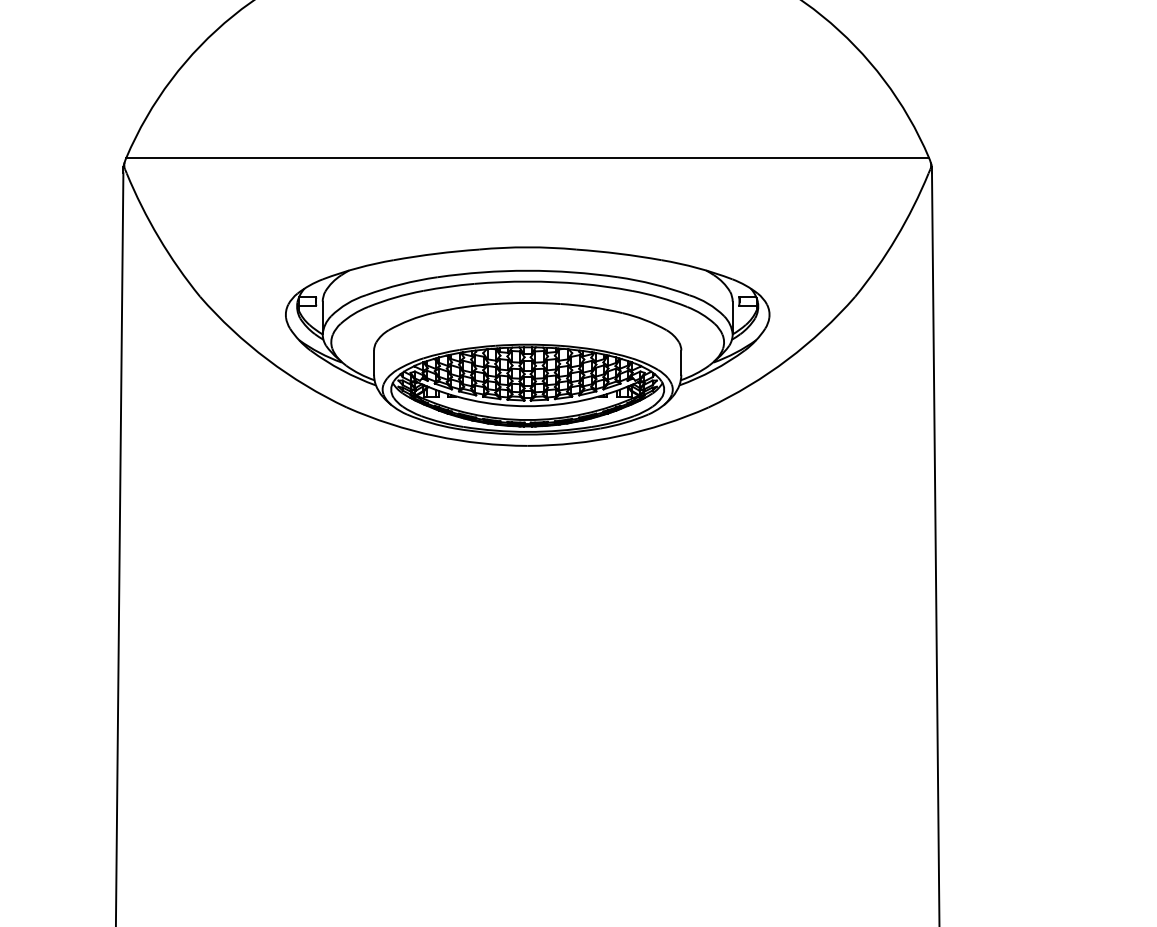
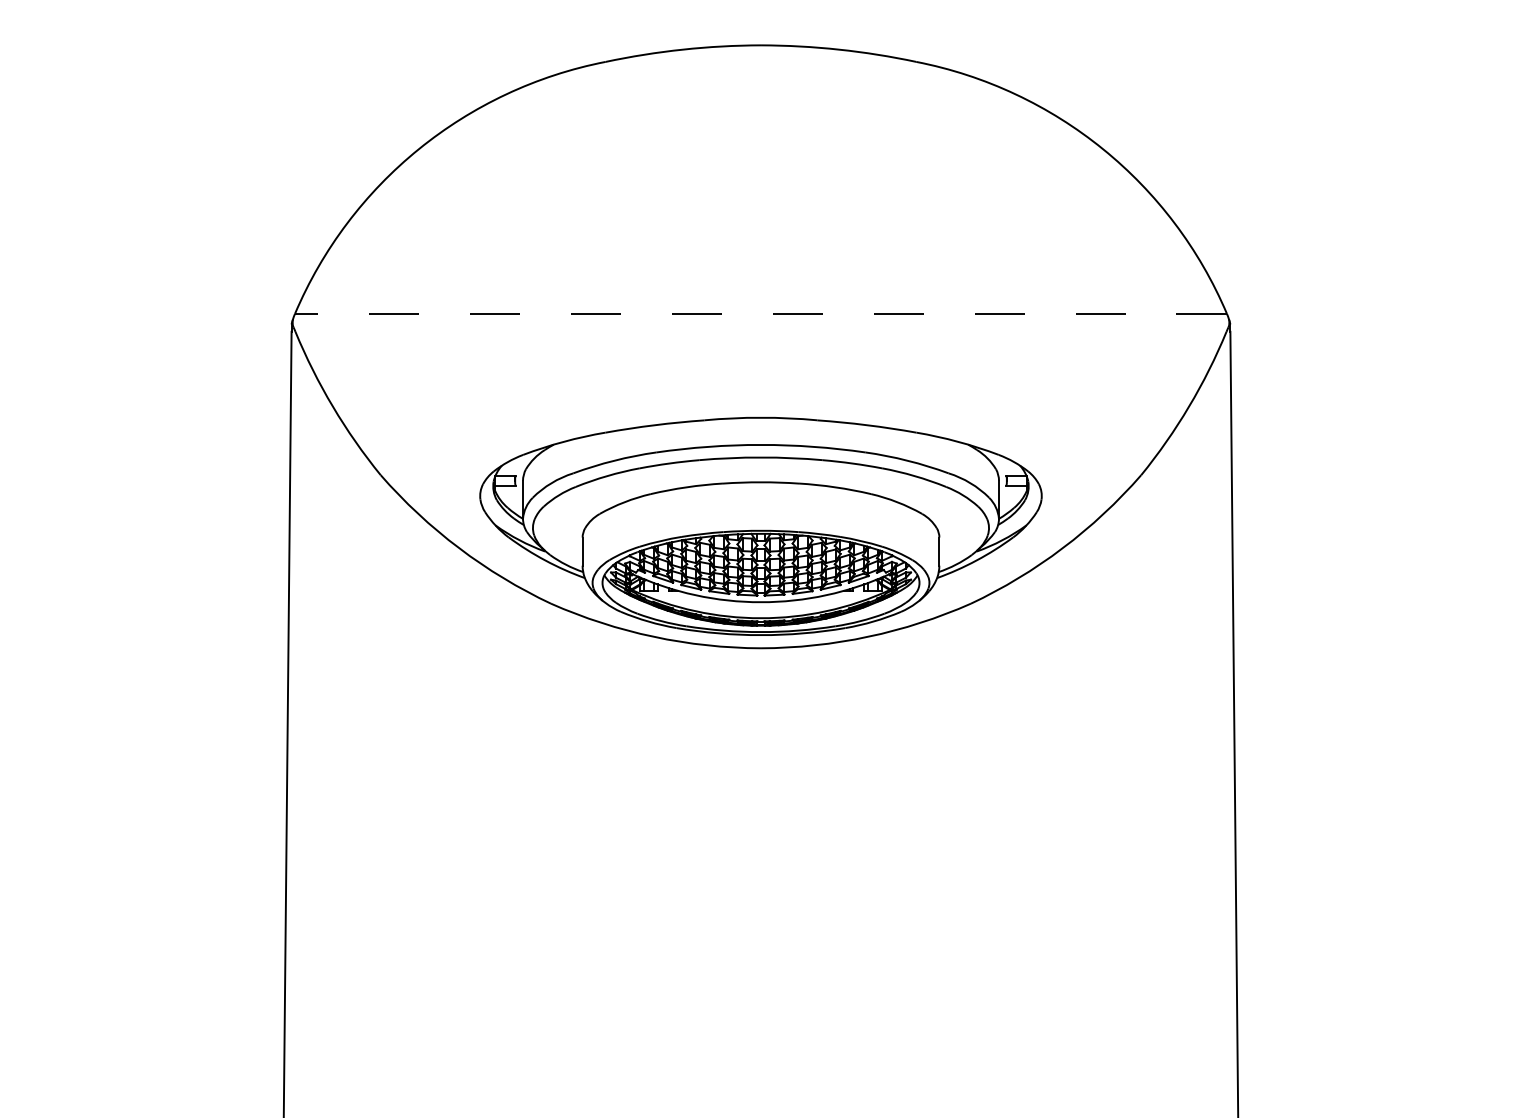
line: (527, 157) -> (760, 313), solid -> dashed

